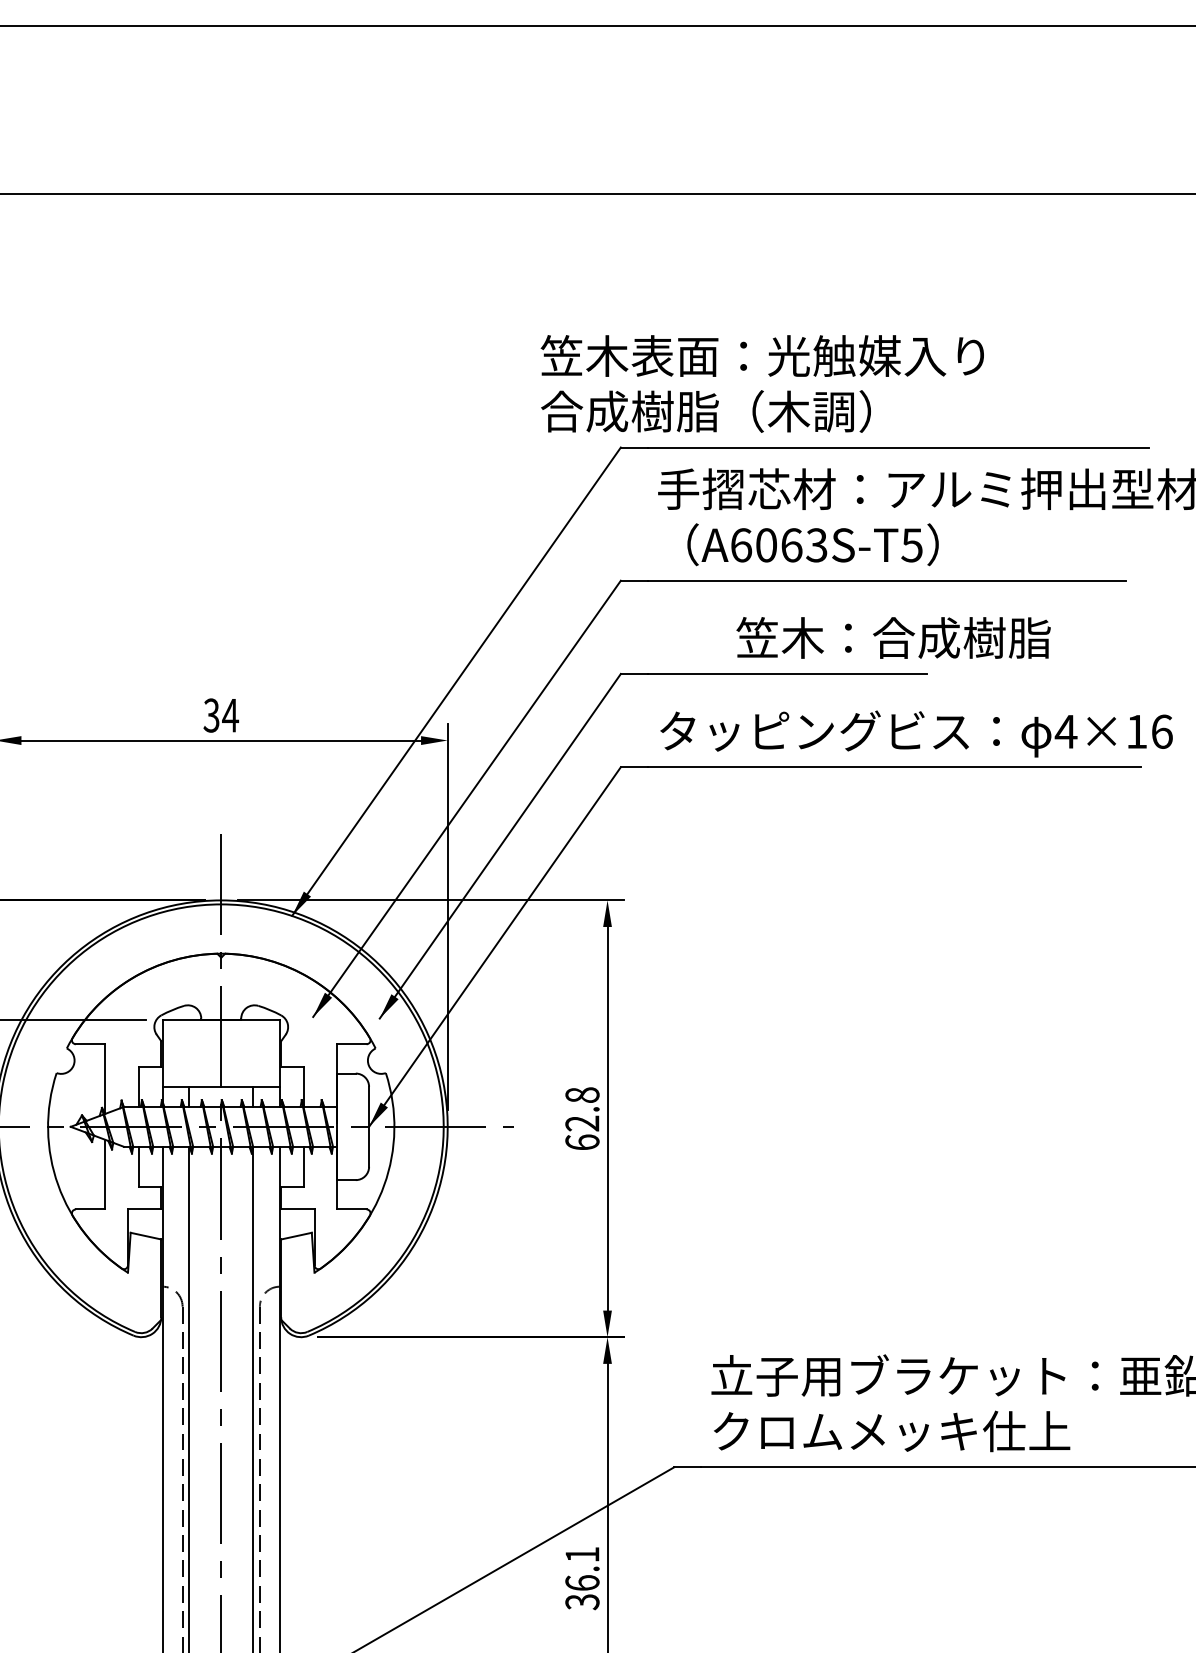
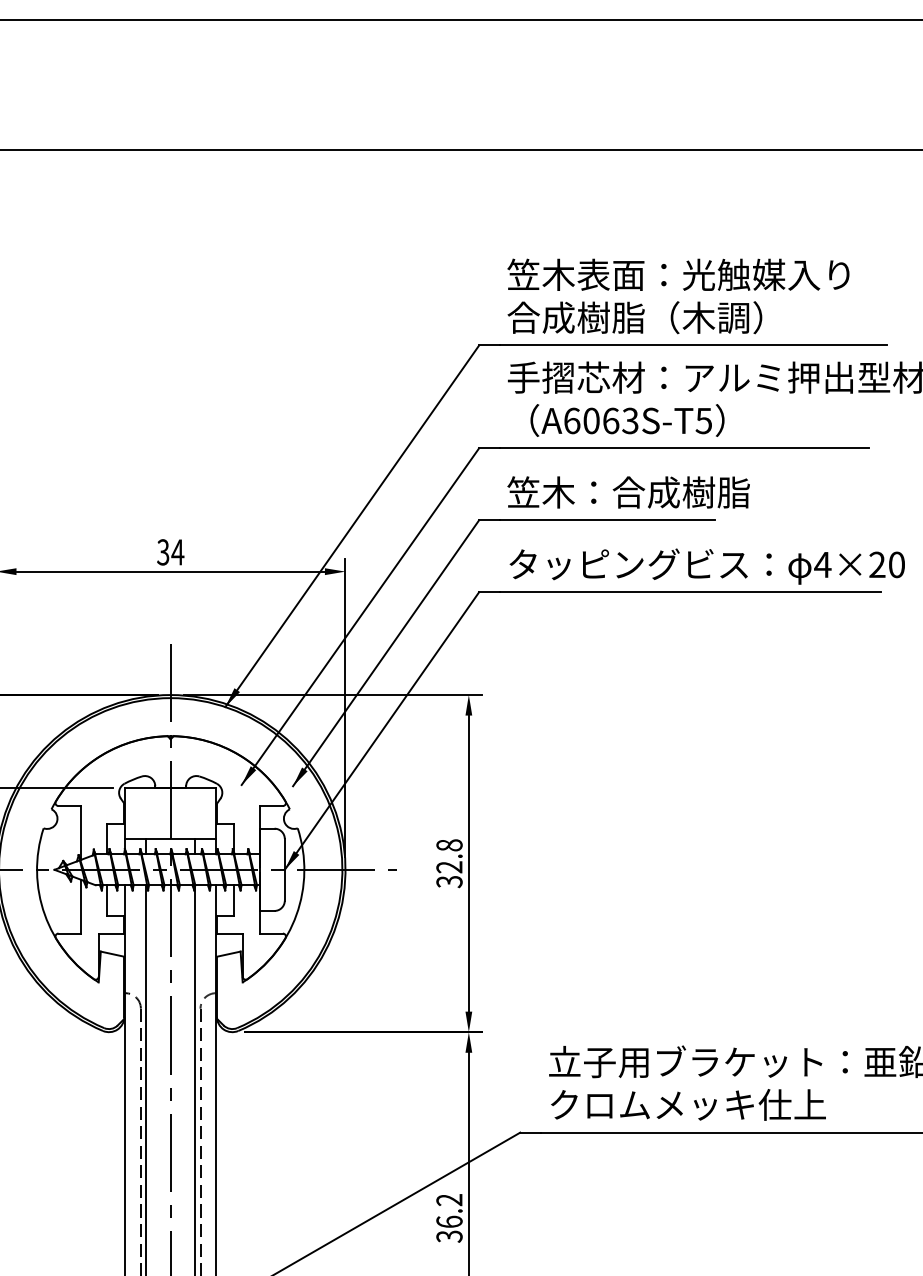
text: (762, 384) -> (678, 296), moved
text: (893, 637) -> (628, 492), moved
text: (1149, 731) -> (887, 564), 4×16 -> 4×20
text: (582, 1141) -> (449, 881), 62.8 -> 32.8
text: (582, 1555) -> (449, 1200), 36.1 -> 36.2

